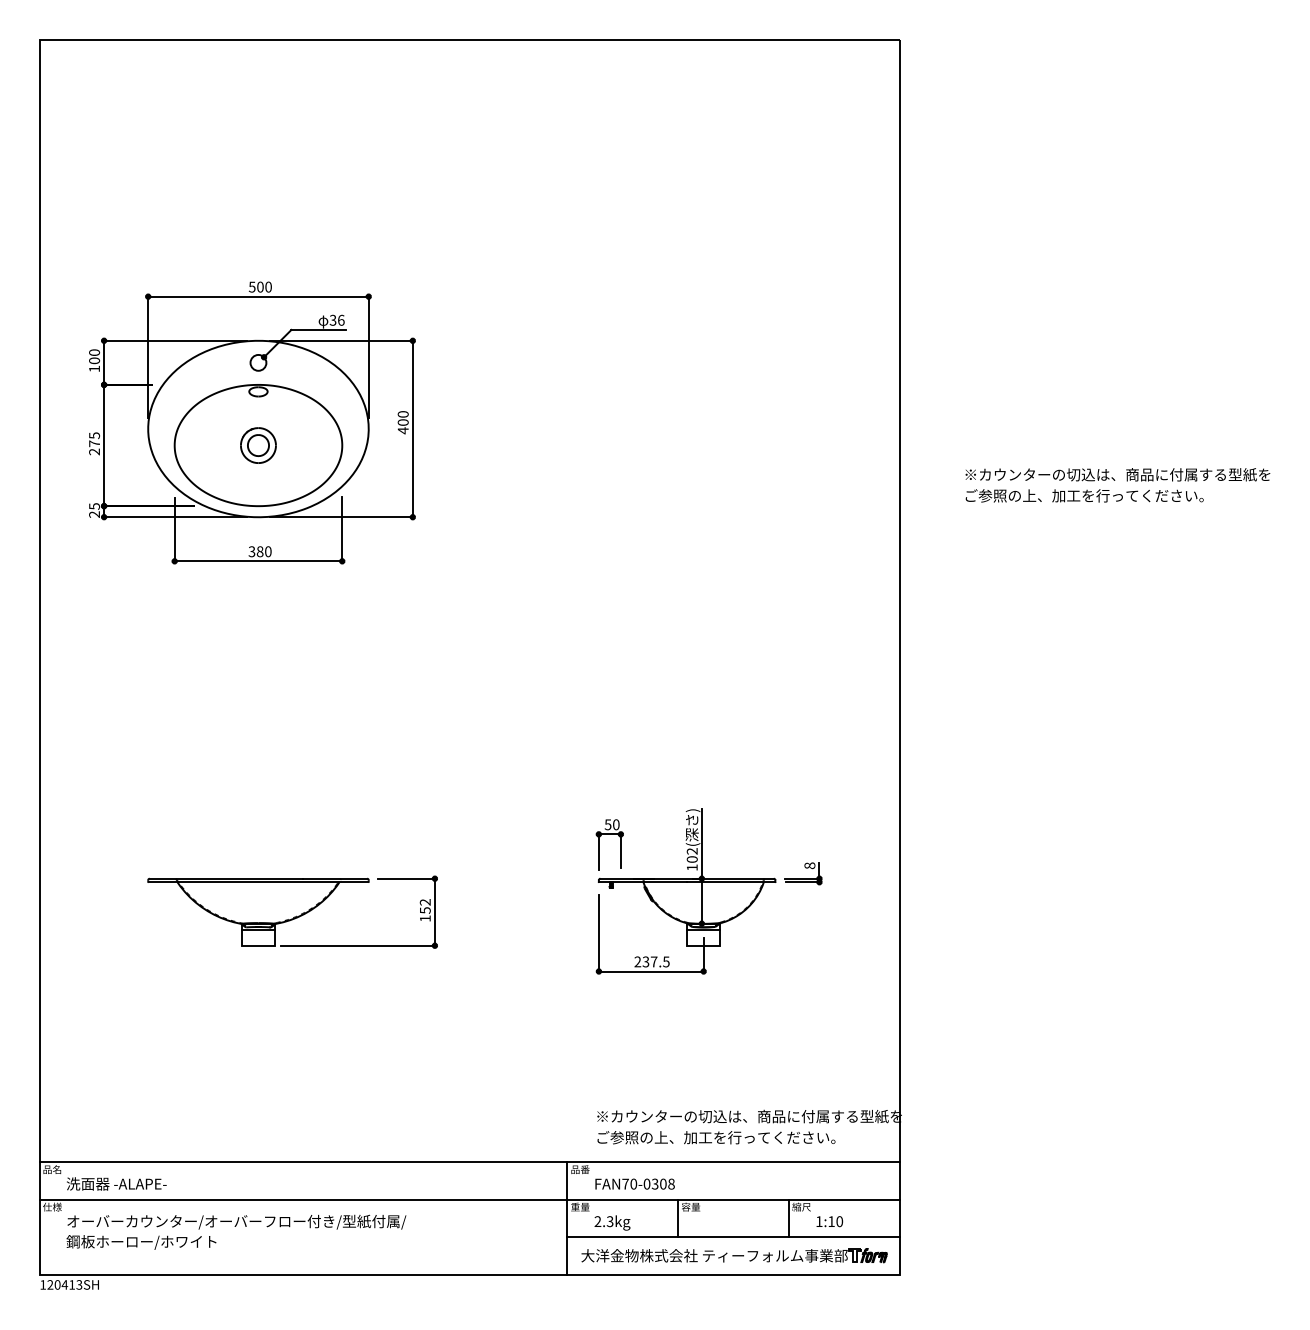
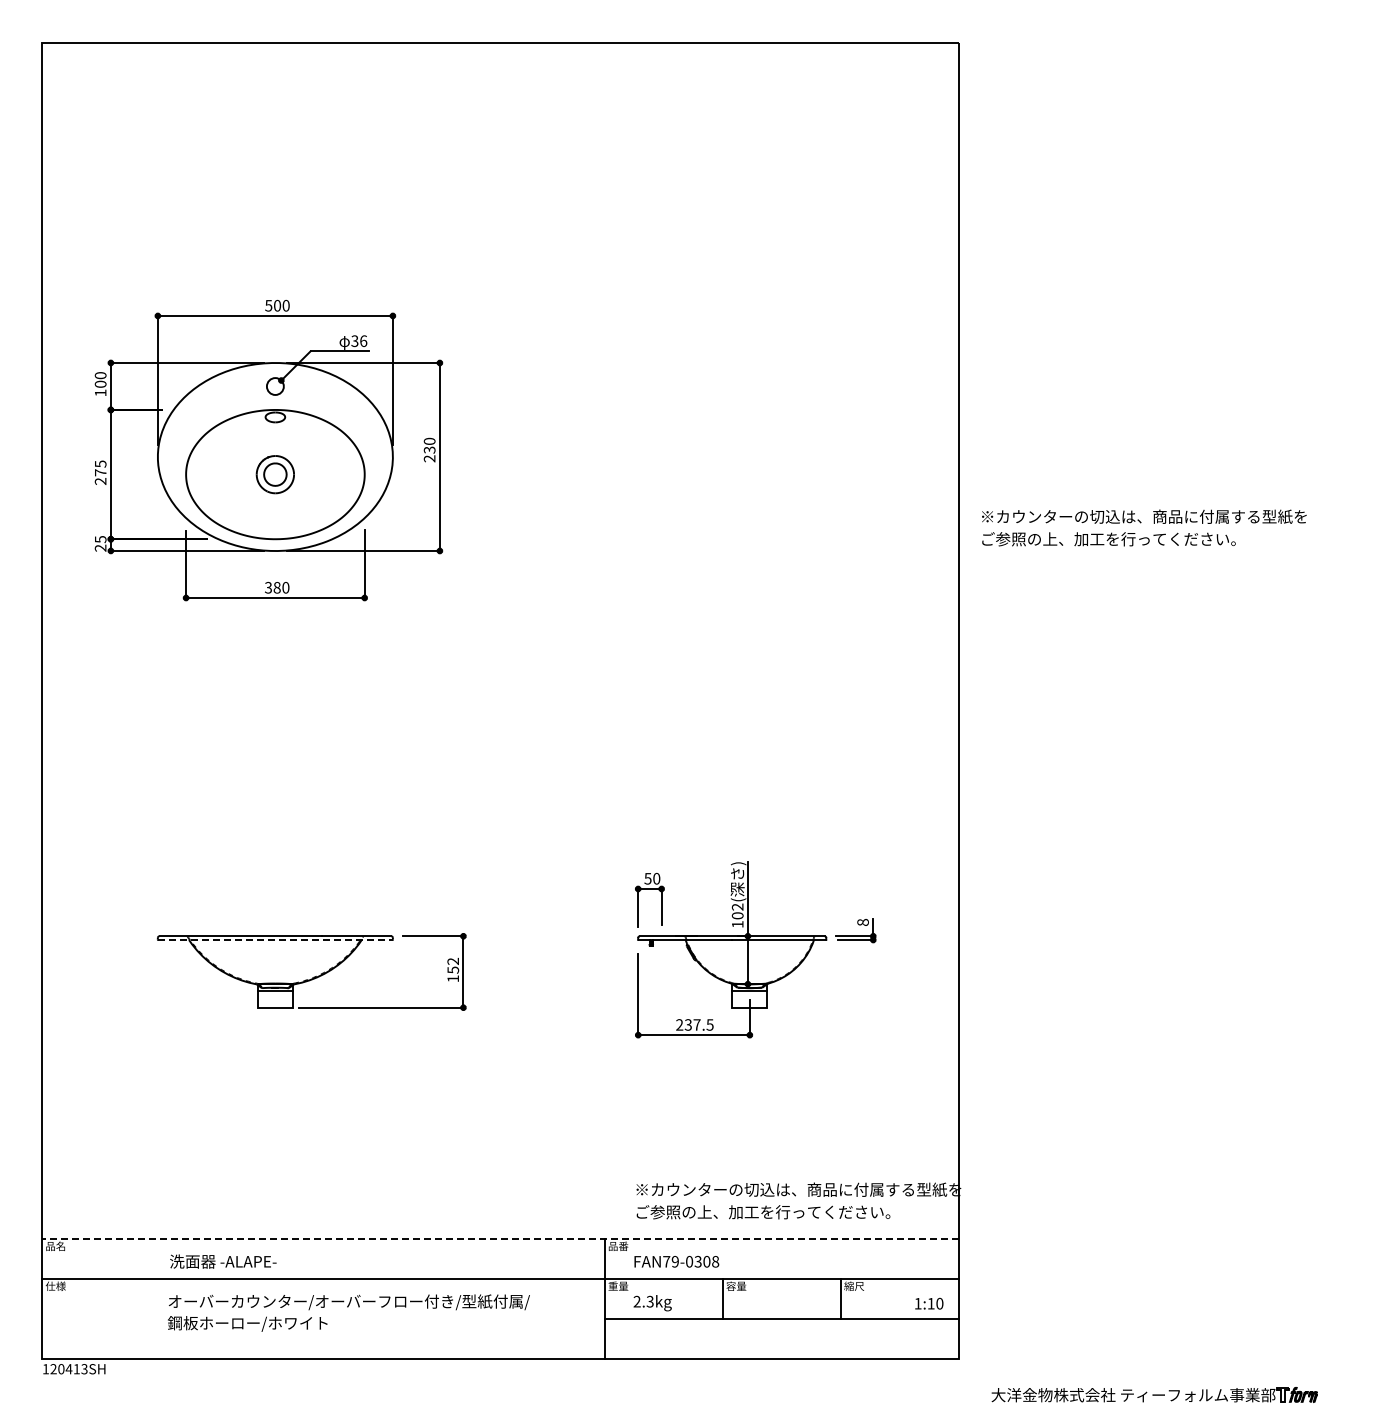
text: (403, 426) -> (429, 454), 400 -> 230
text: (1118, 484) -> (1144, 527), moved
line: (258, 882) -> (275, 940), solid -> dashed
line: (468, 1162) -> (499, 1238), solid -> dashed
text: (116, 1183) -> (223, 1261), moved
text: (632, 1183) -> (674, 1261), FAN70-0308 -> FAN79-0308
text: (829, 1221) -> (929, 1303), moved
text: (236, 1231) -> (348, 1312), moved
part: (734, 1255) -> (1154, 1394), moved

